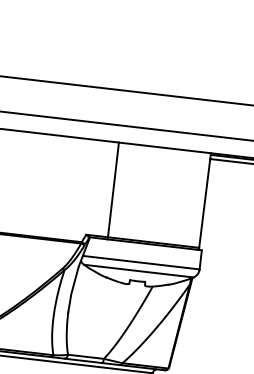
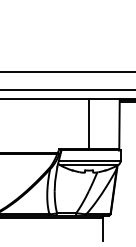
line: (112, 190) -> (88, 124), moved

